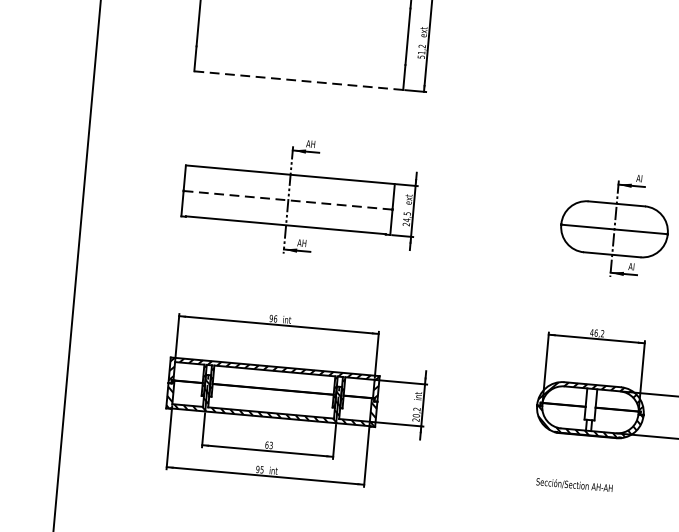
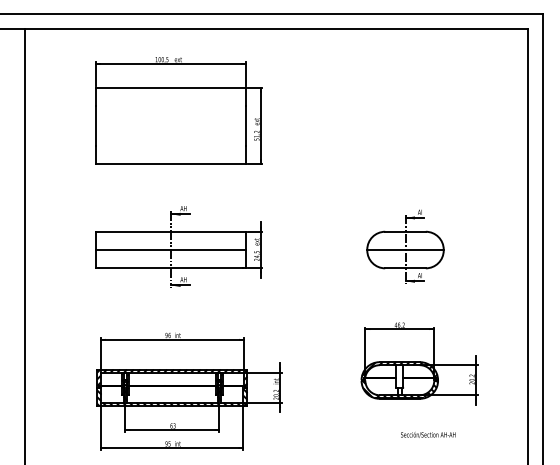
line: (298, 81) -> (170, 164), dashed -> solid
line: (288, 200) -> (171, 250), dashed -> solid
text: (574, 484) -> (428, 434), moved

